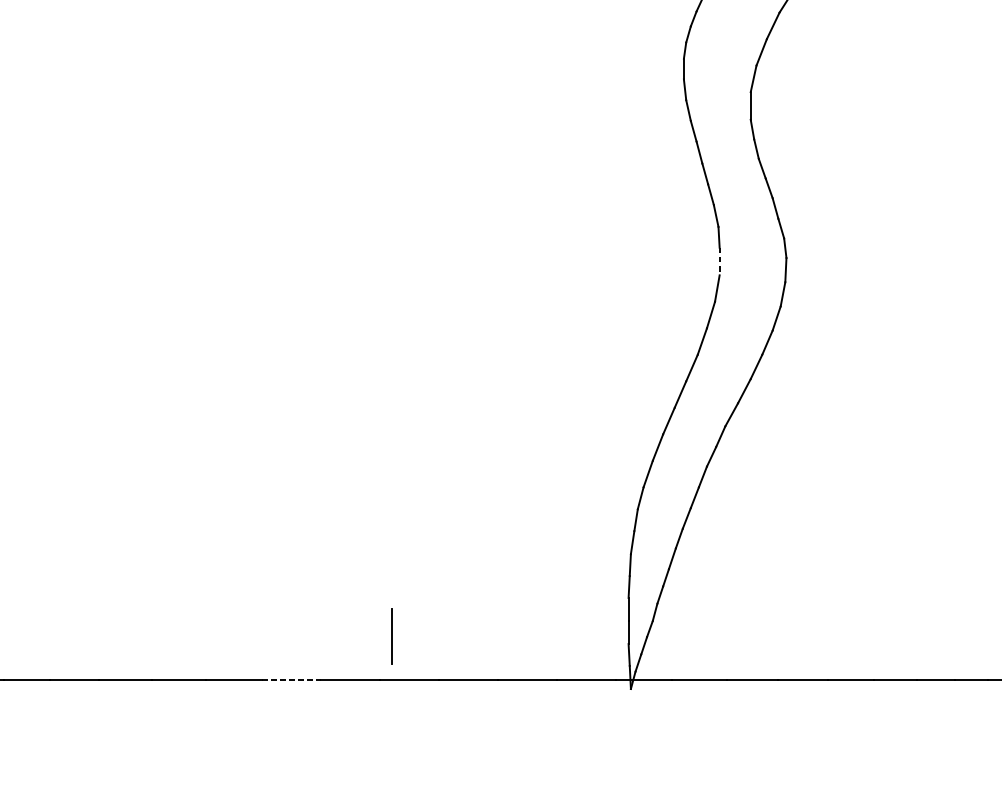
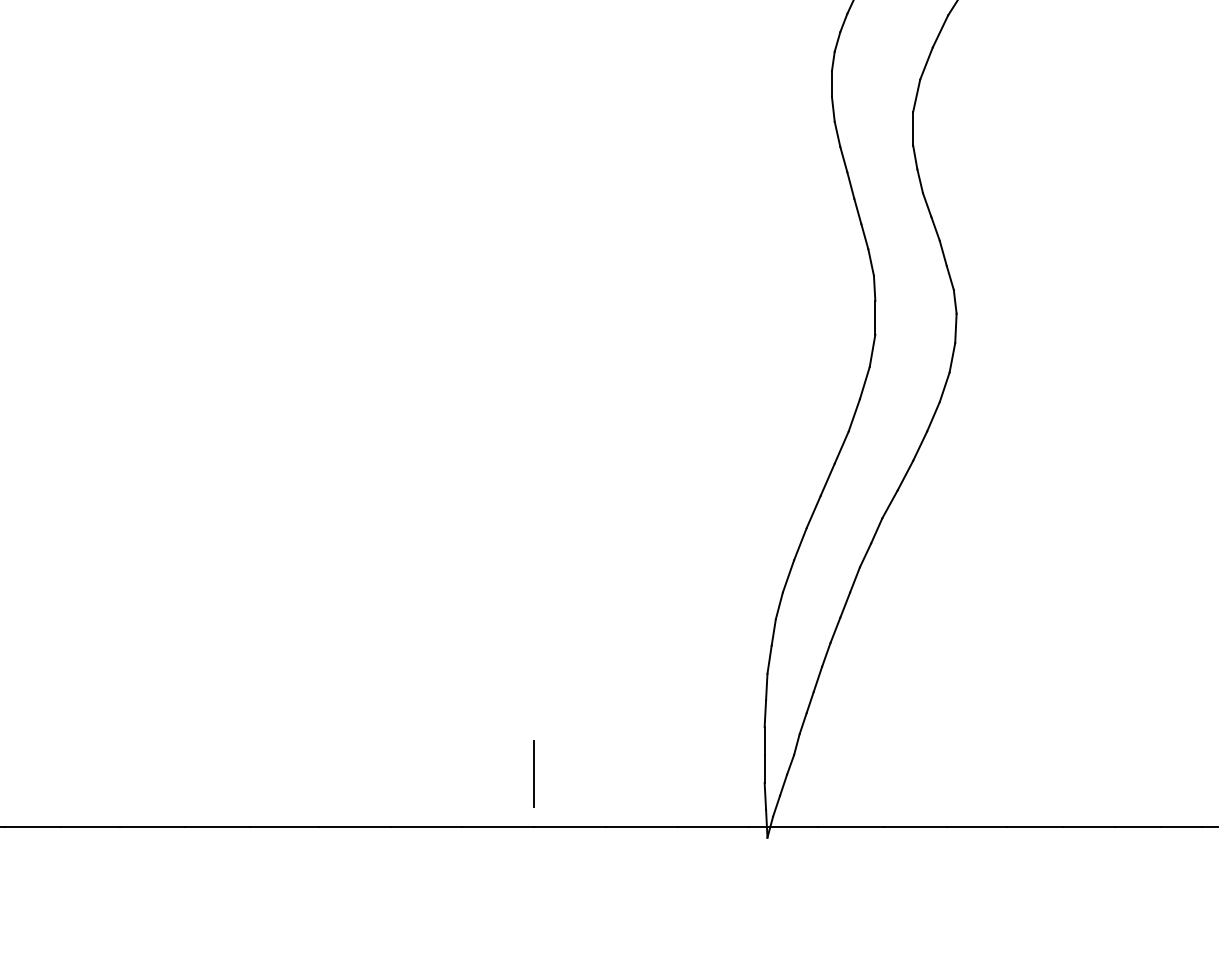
line: (719, 261) -> (875, 317), dashed -> solid
line: (391, 636) -> (533, 773), moved
line: (291, 679) -> (354, 826), dashed -> solid

